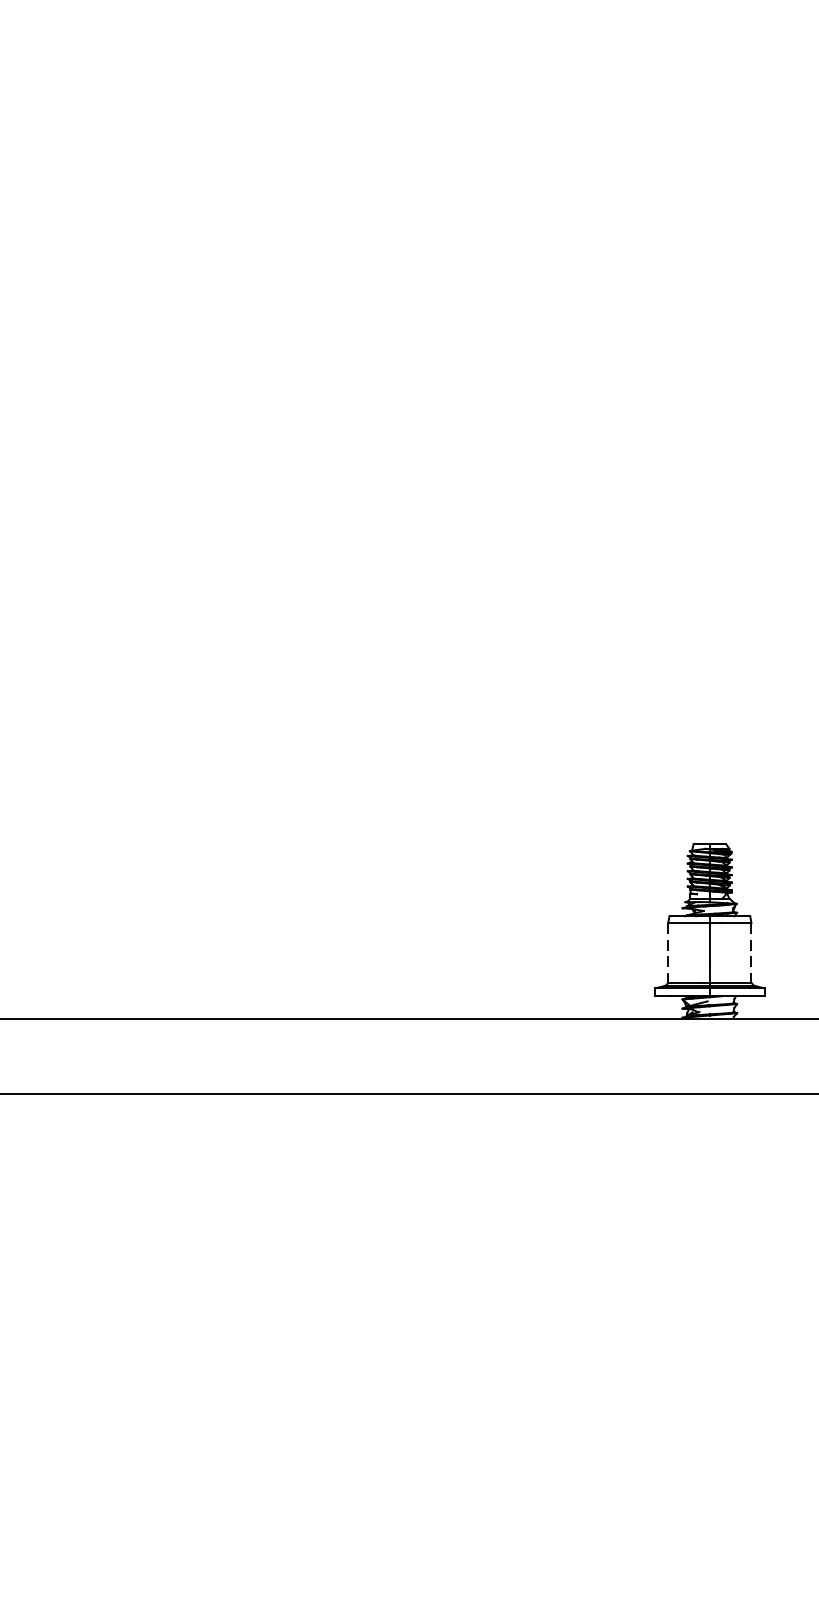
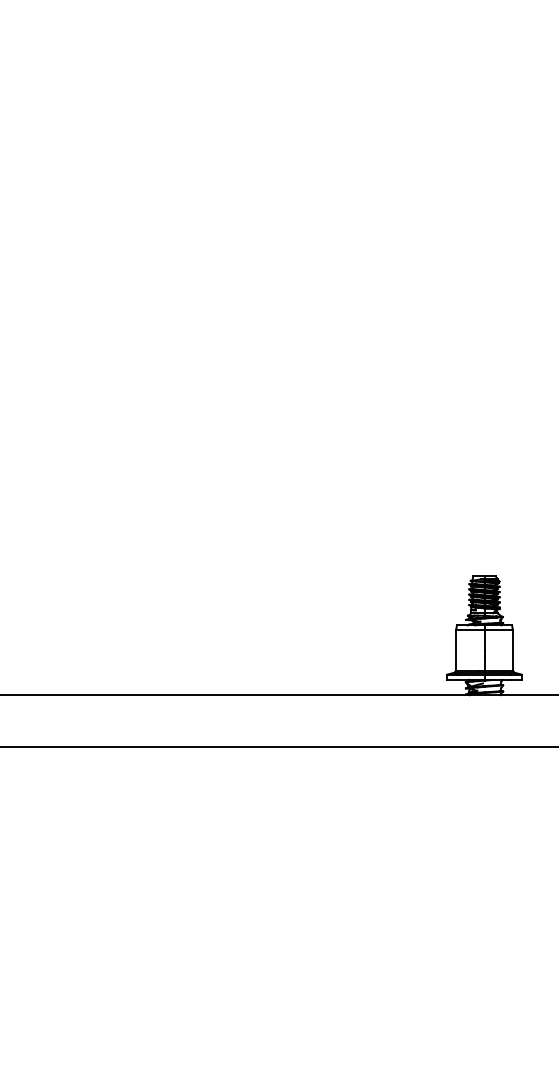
line: (668, 951) -> (456, 649), dashed -> solid
line: (750, 951) -> (512, 649), dashed -> solid

